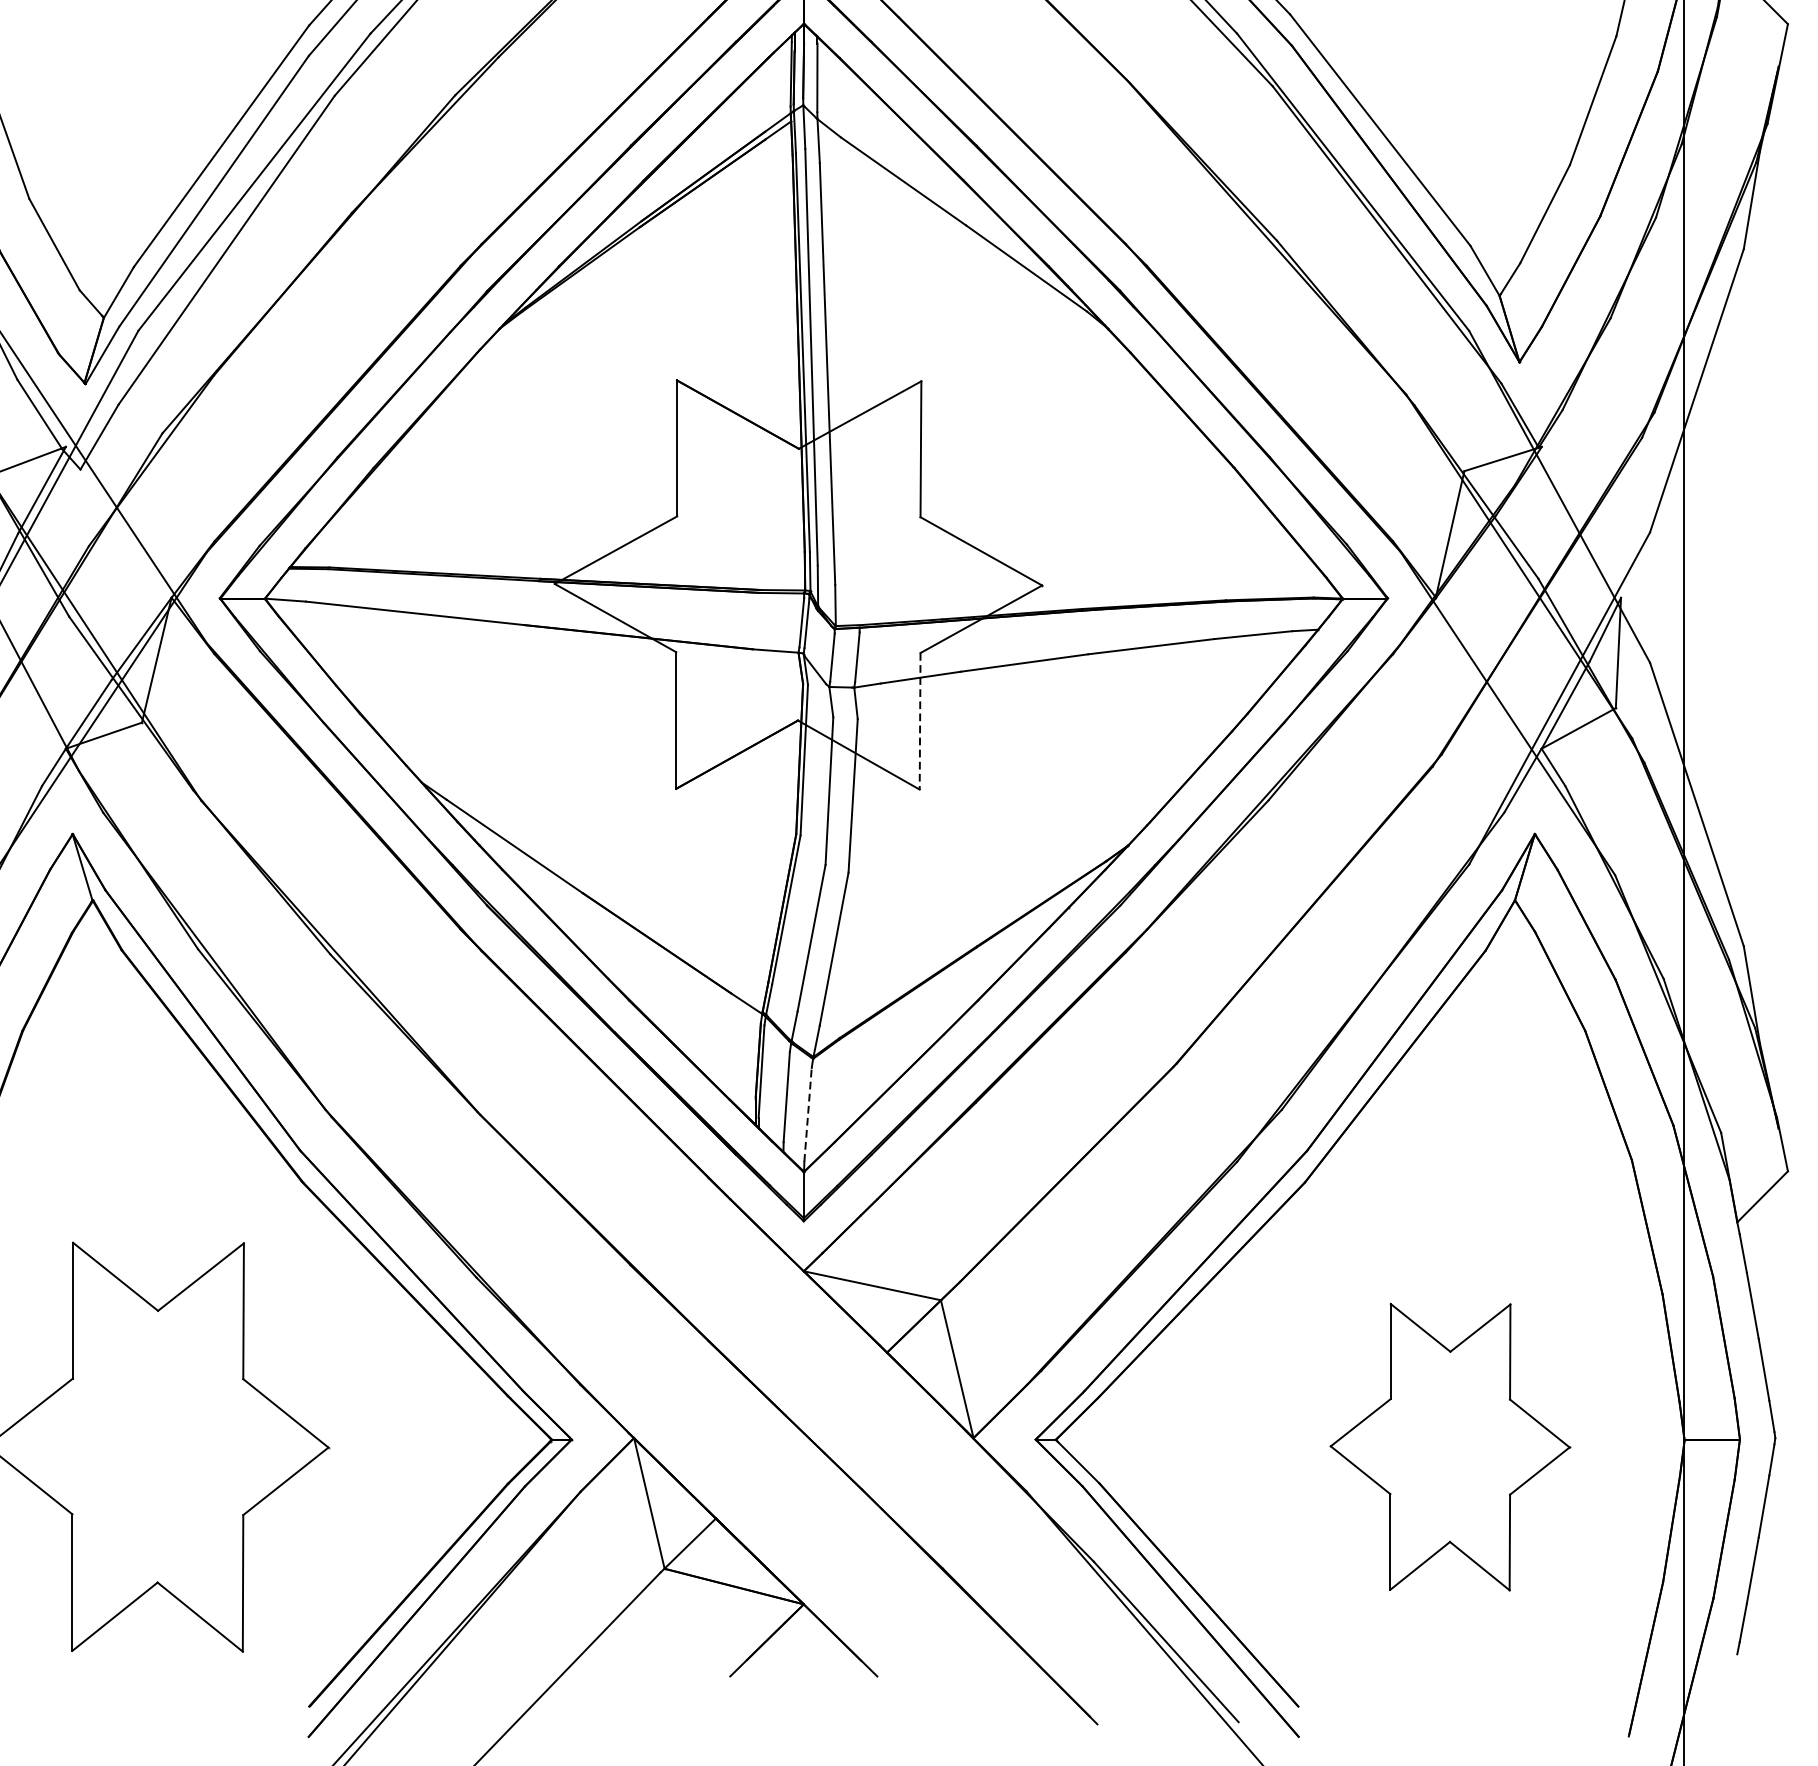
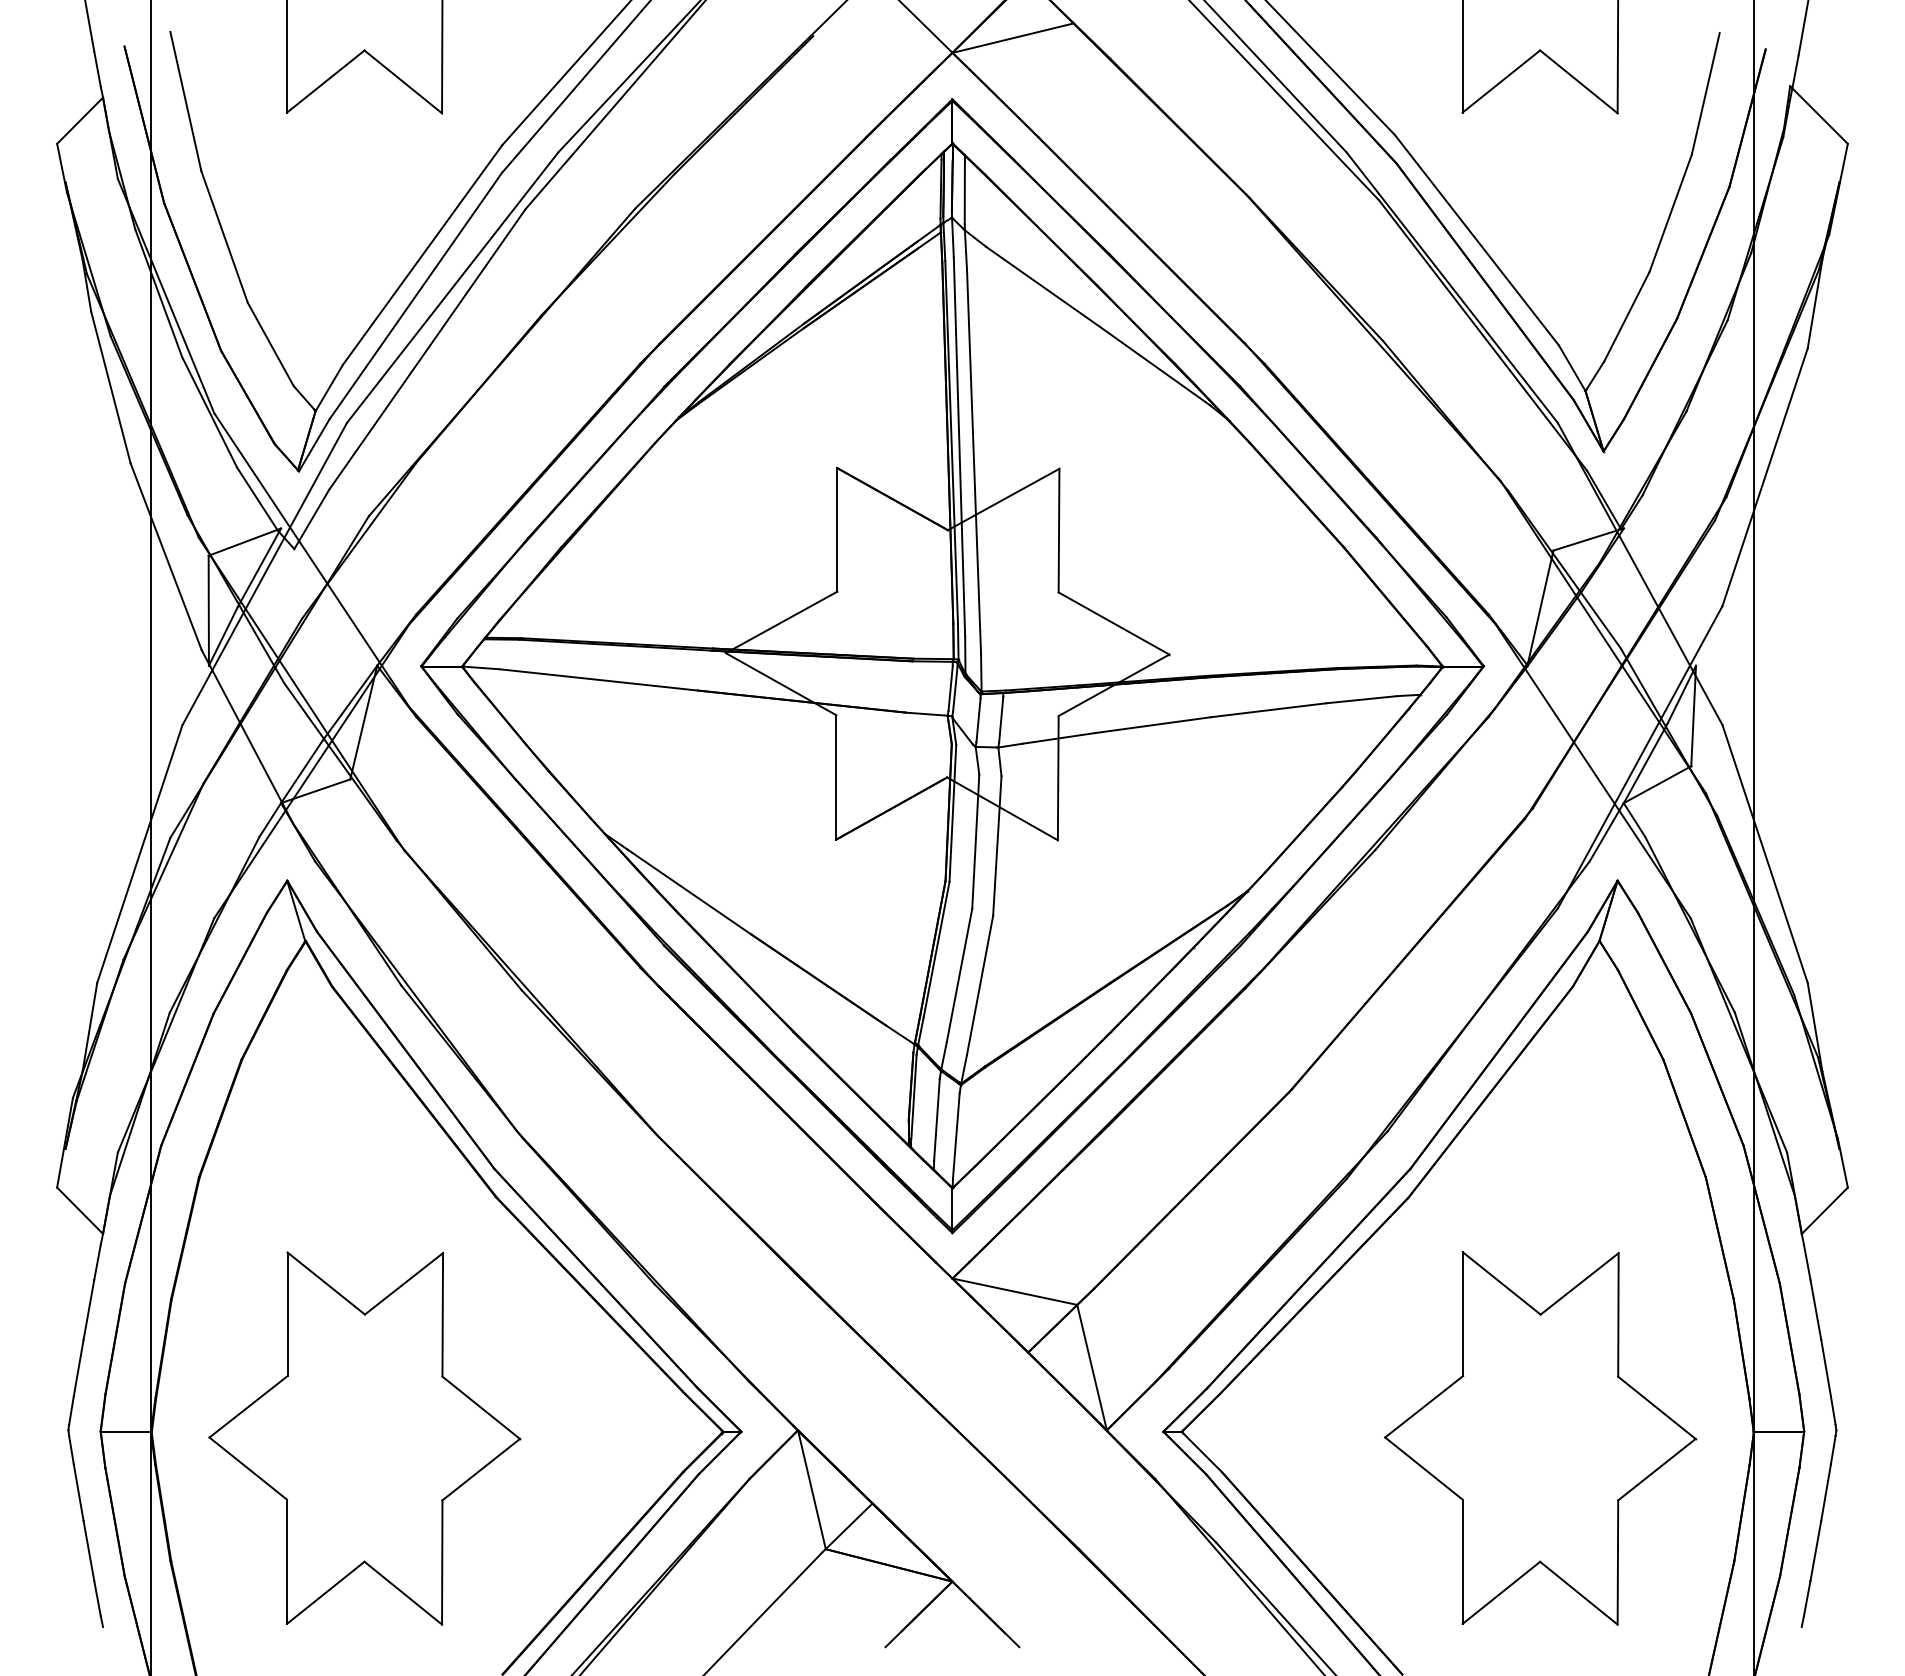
line: (920, 721) -> (1058, 778), dashed -> solid
line: (808, 1115) -> (956, 1136), dashed -> solid
part: (1450, 1447) -> (1540, 1438), size x1.43

